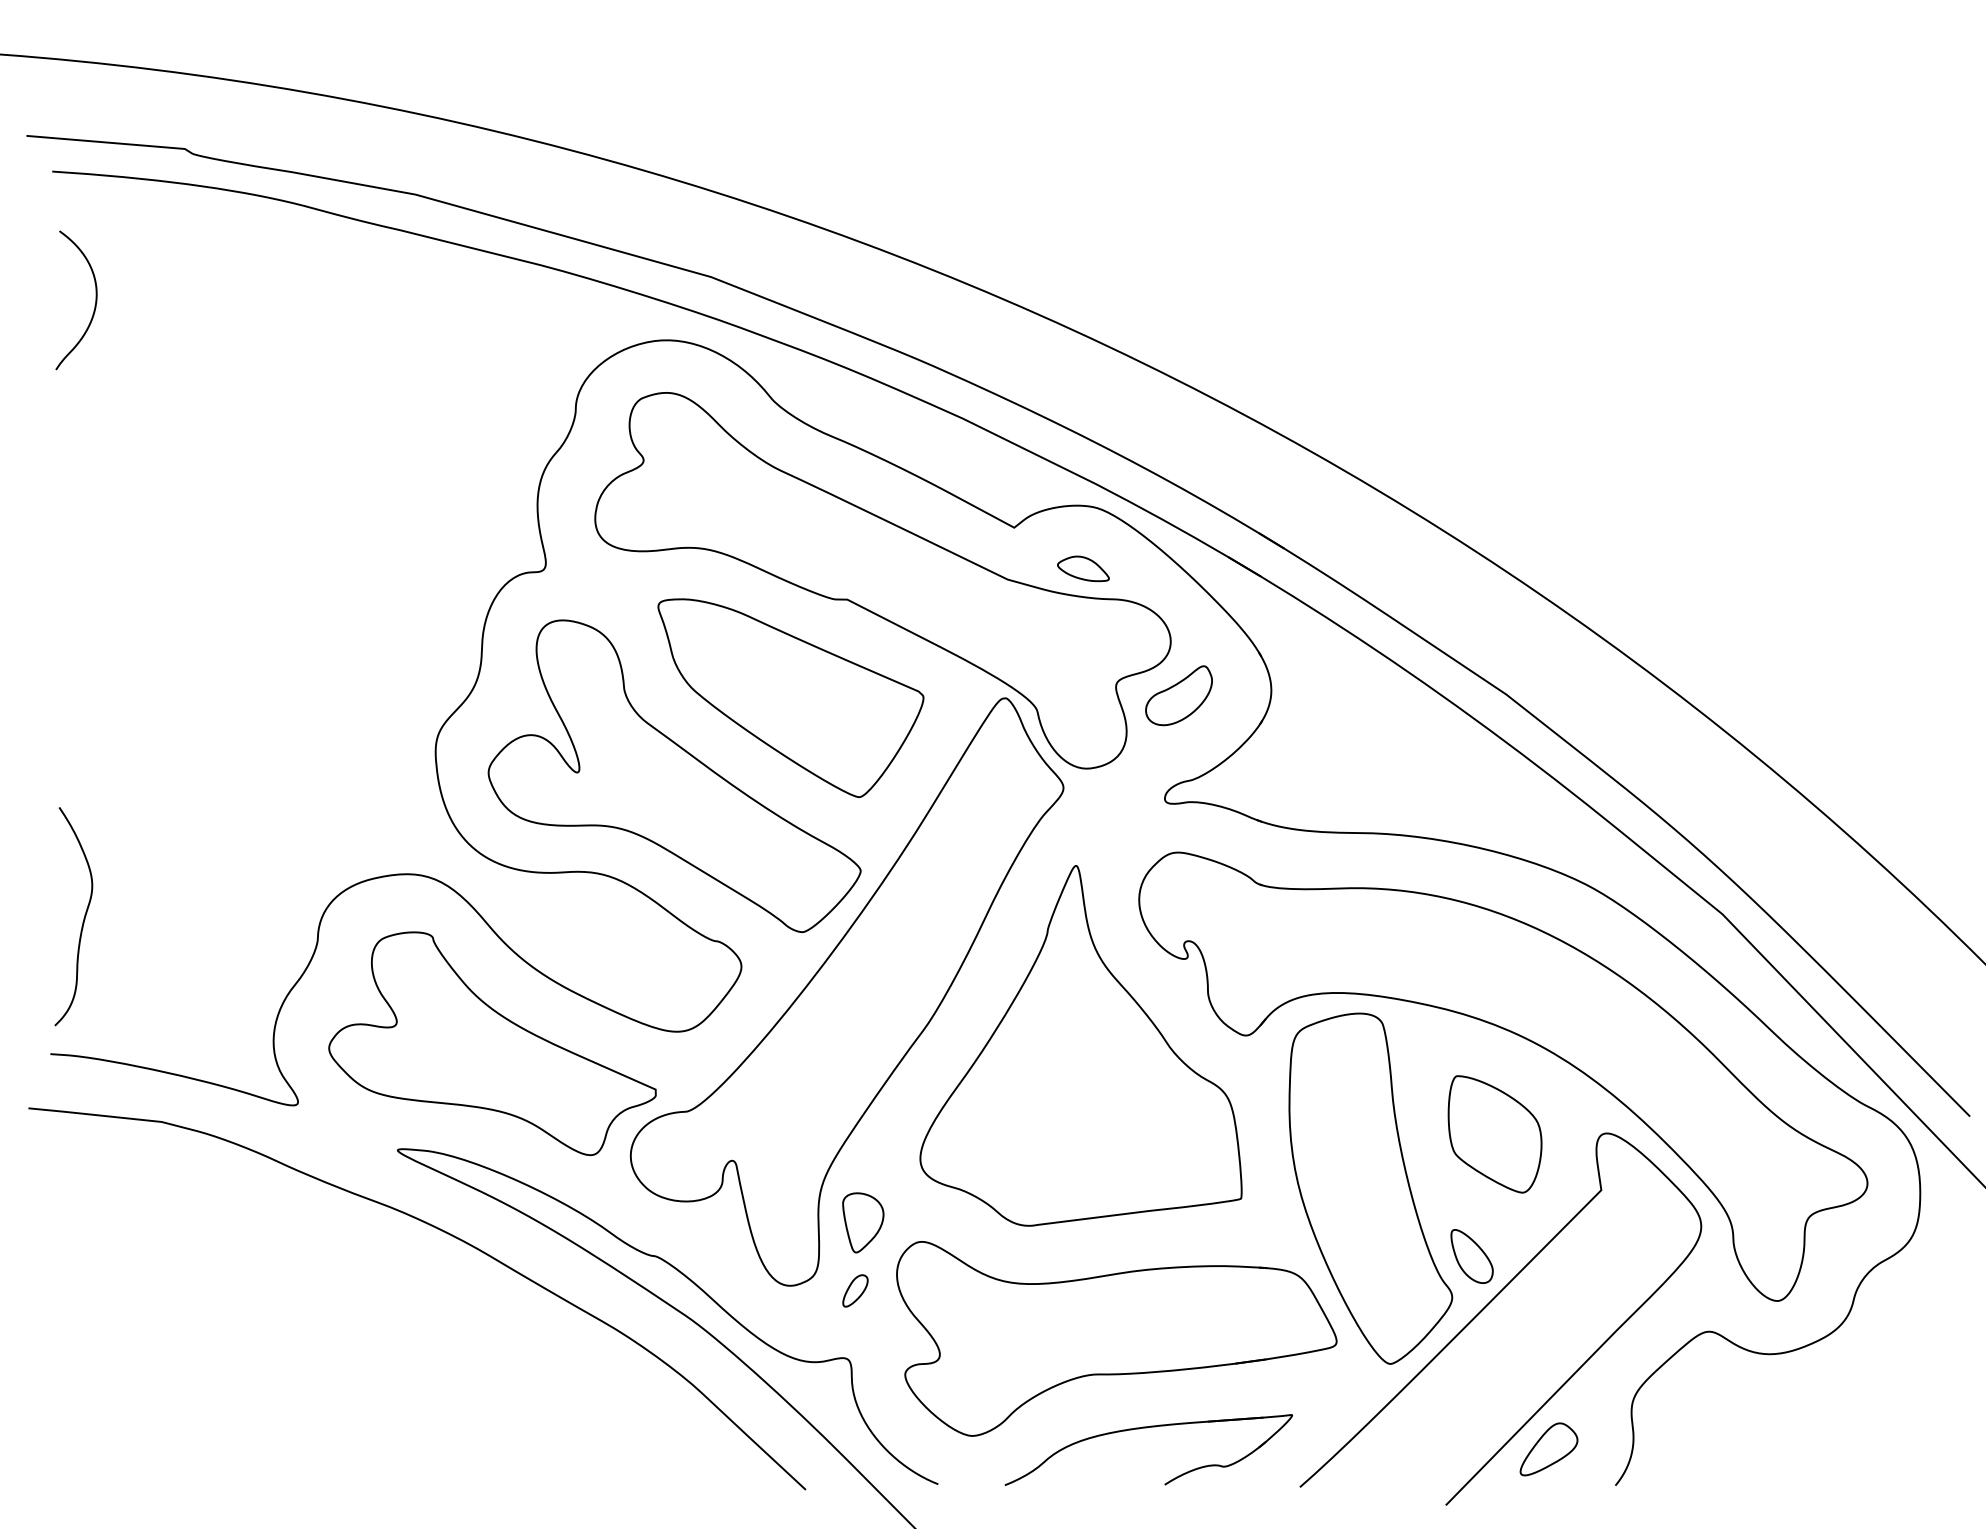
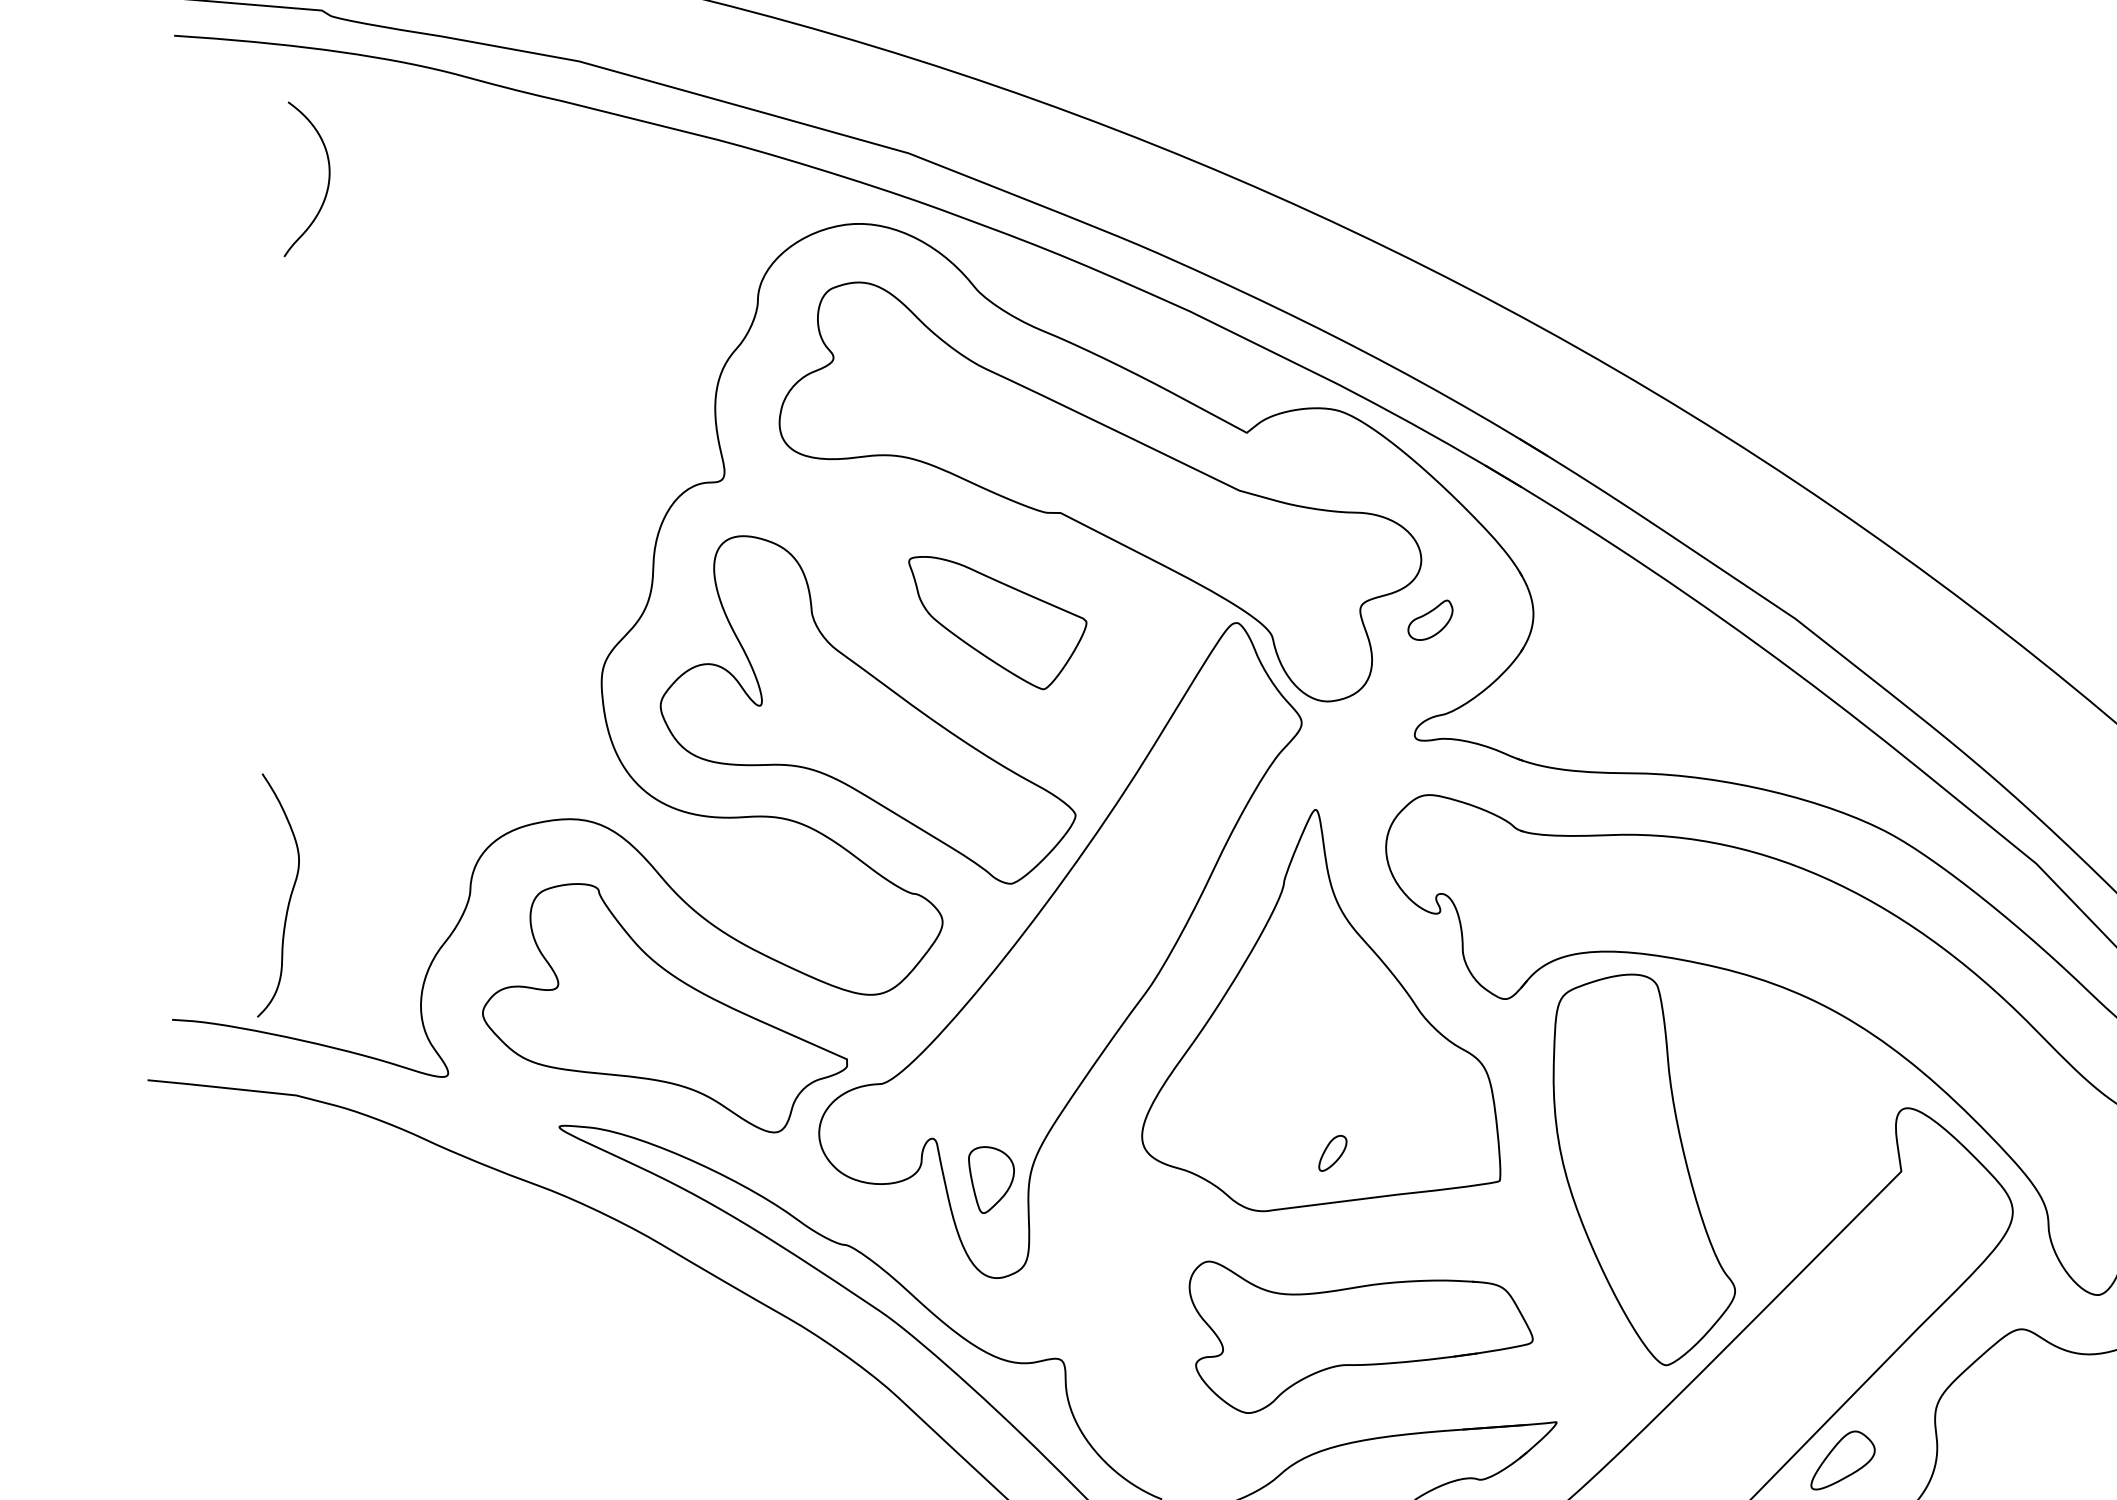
curve: (94, 305) -> (327, 185), moved
part: (1083, 568) -> (1323, 478), removed
part: (1178, 695) -> (1429, 619), size x0.6
part: (790, 698) -> (997, 623), size x0.6
curve: (83, 918) -> (289, 897), moved
part: (1494, 1134) -> (1782, 1109), removed
part: (863, 1222) -> (991, 1179), moved
part: (1471, 1256) -> (1756, 1245), removed
part: (855, 1290) -> (1332, 1152), moved
part: (1116, 1338) -> (1360, 1336), size x0.7

